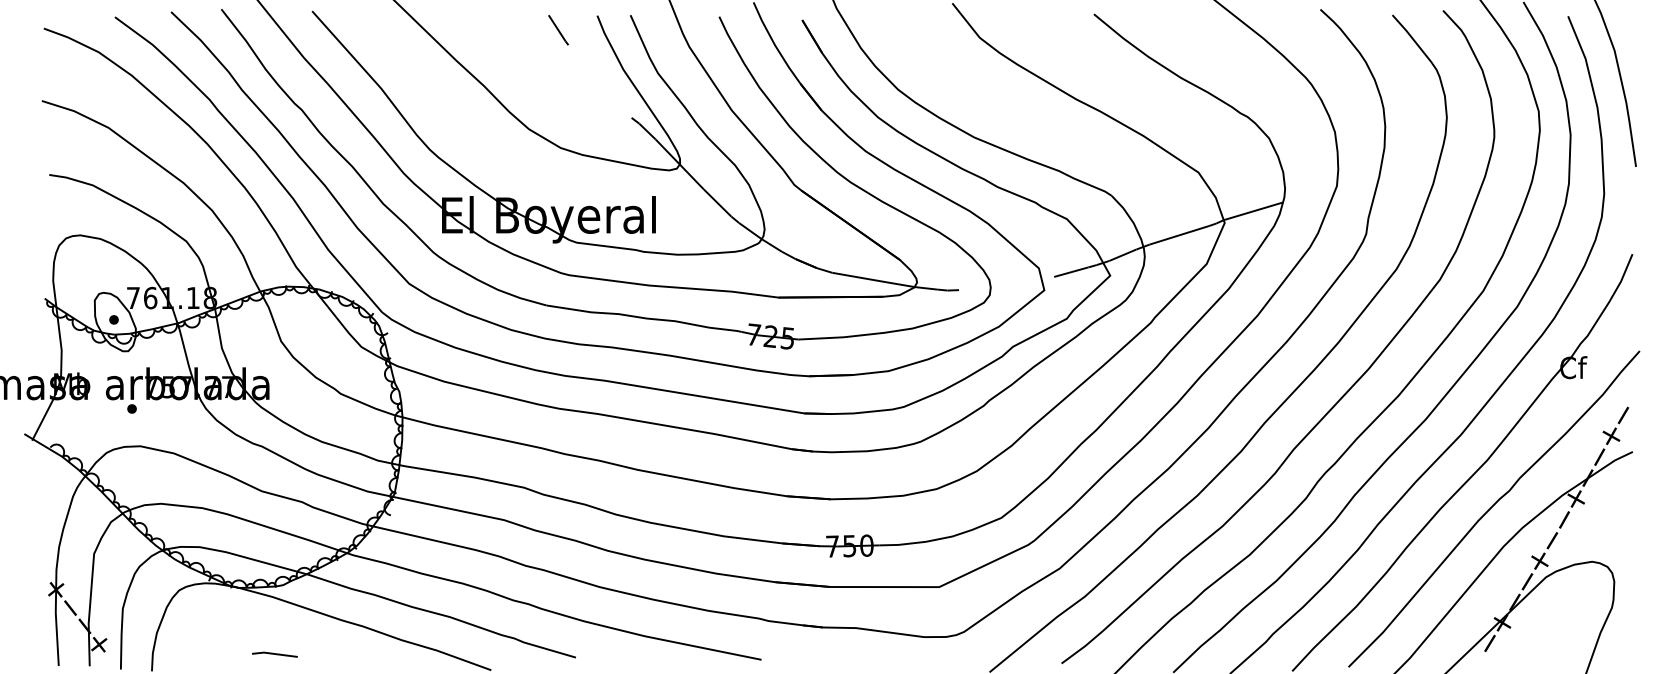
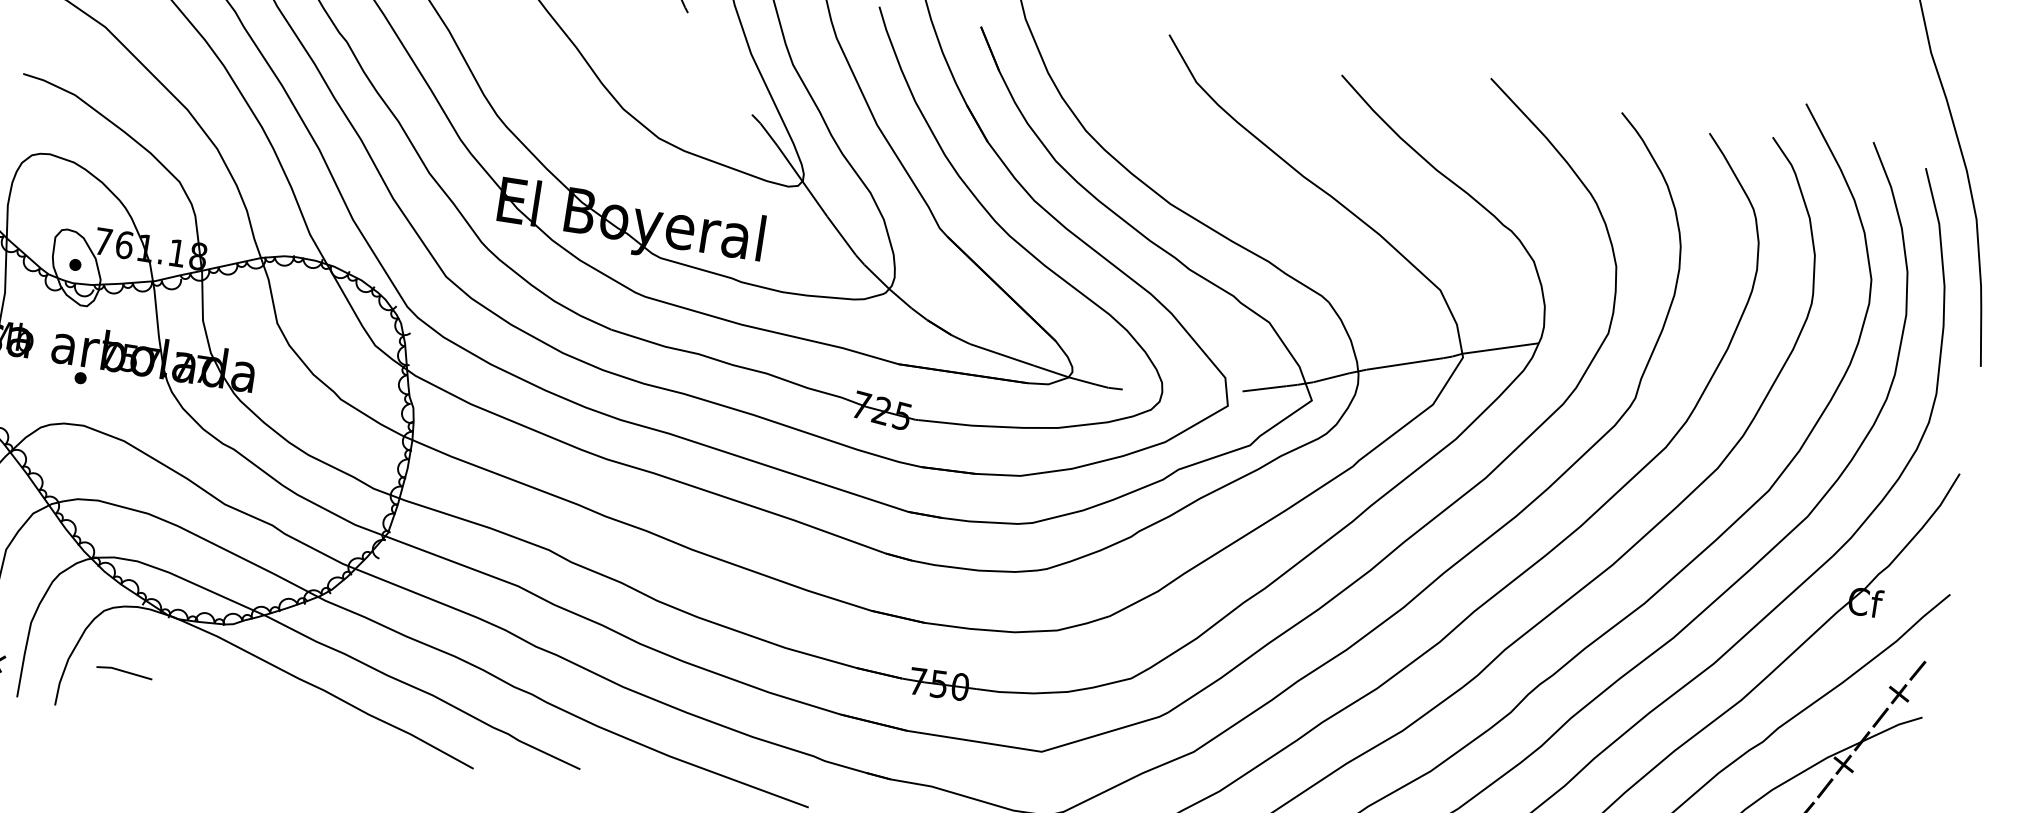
line: (274, 654) -> (124, 672), moved

